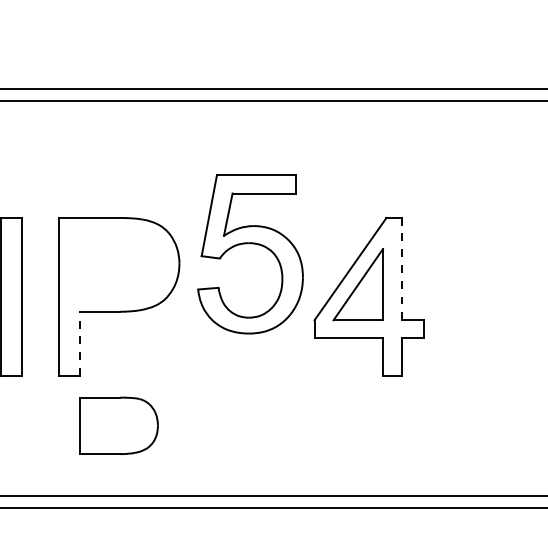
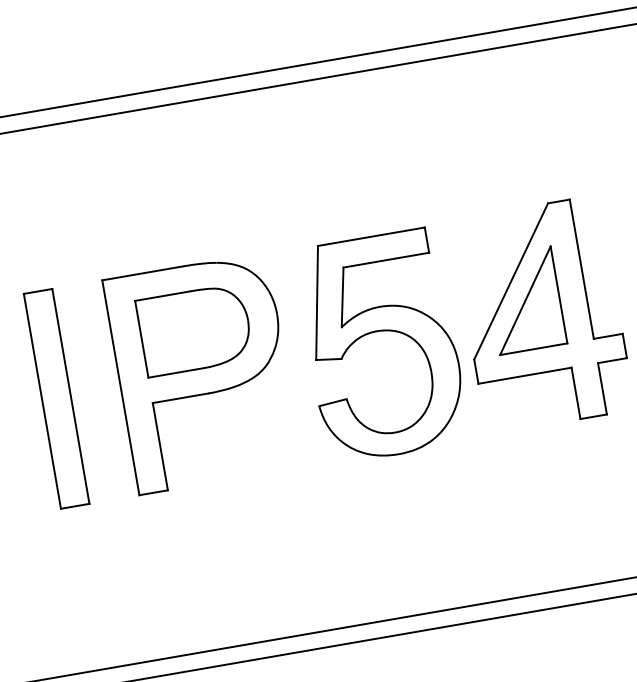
part: (250, 244) -> (379, 332), moved
line: (402, 268) -> (581, 268), dashed -> solid
line: (79, 343) -> (159, 446), dashed -> solid
part: (118, 425) -> (194, 329), moved

